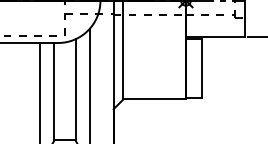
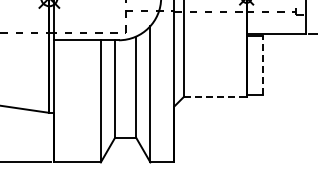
line: (202, 68) -> (263, 65), solid -> dashed
line: (154, 99) -> (215, 96), solid -> dashed

